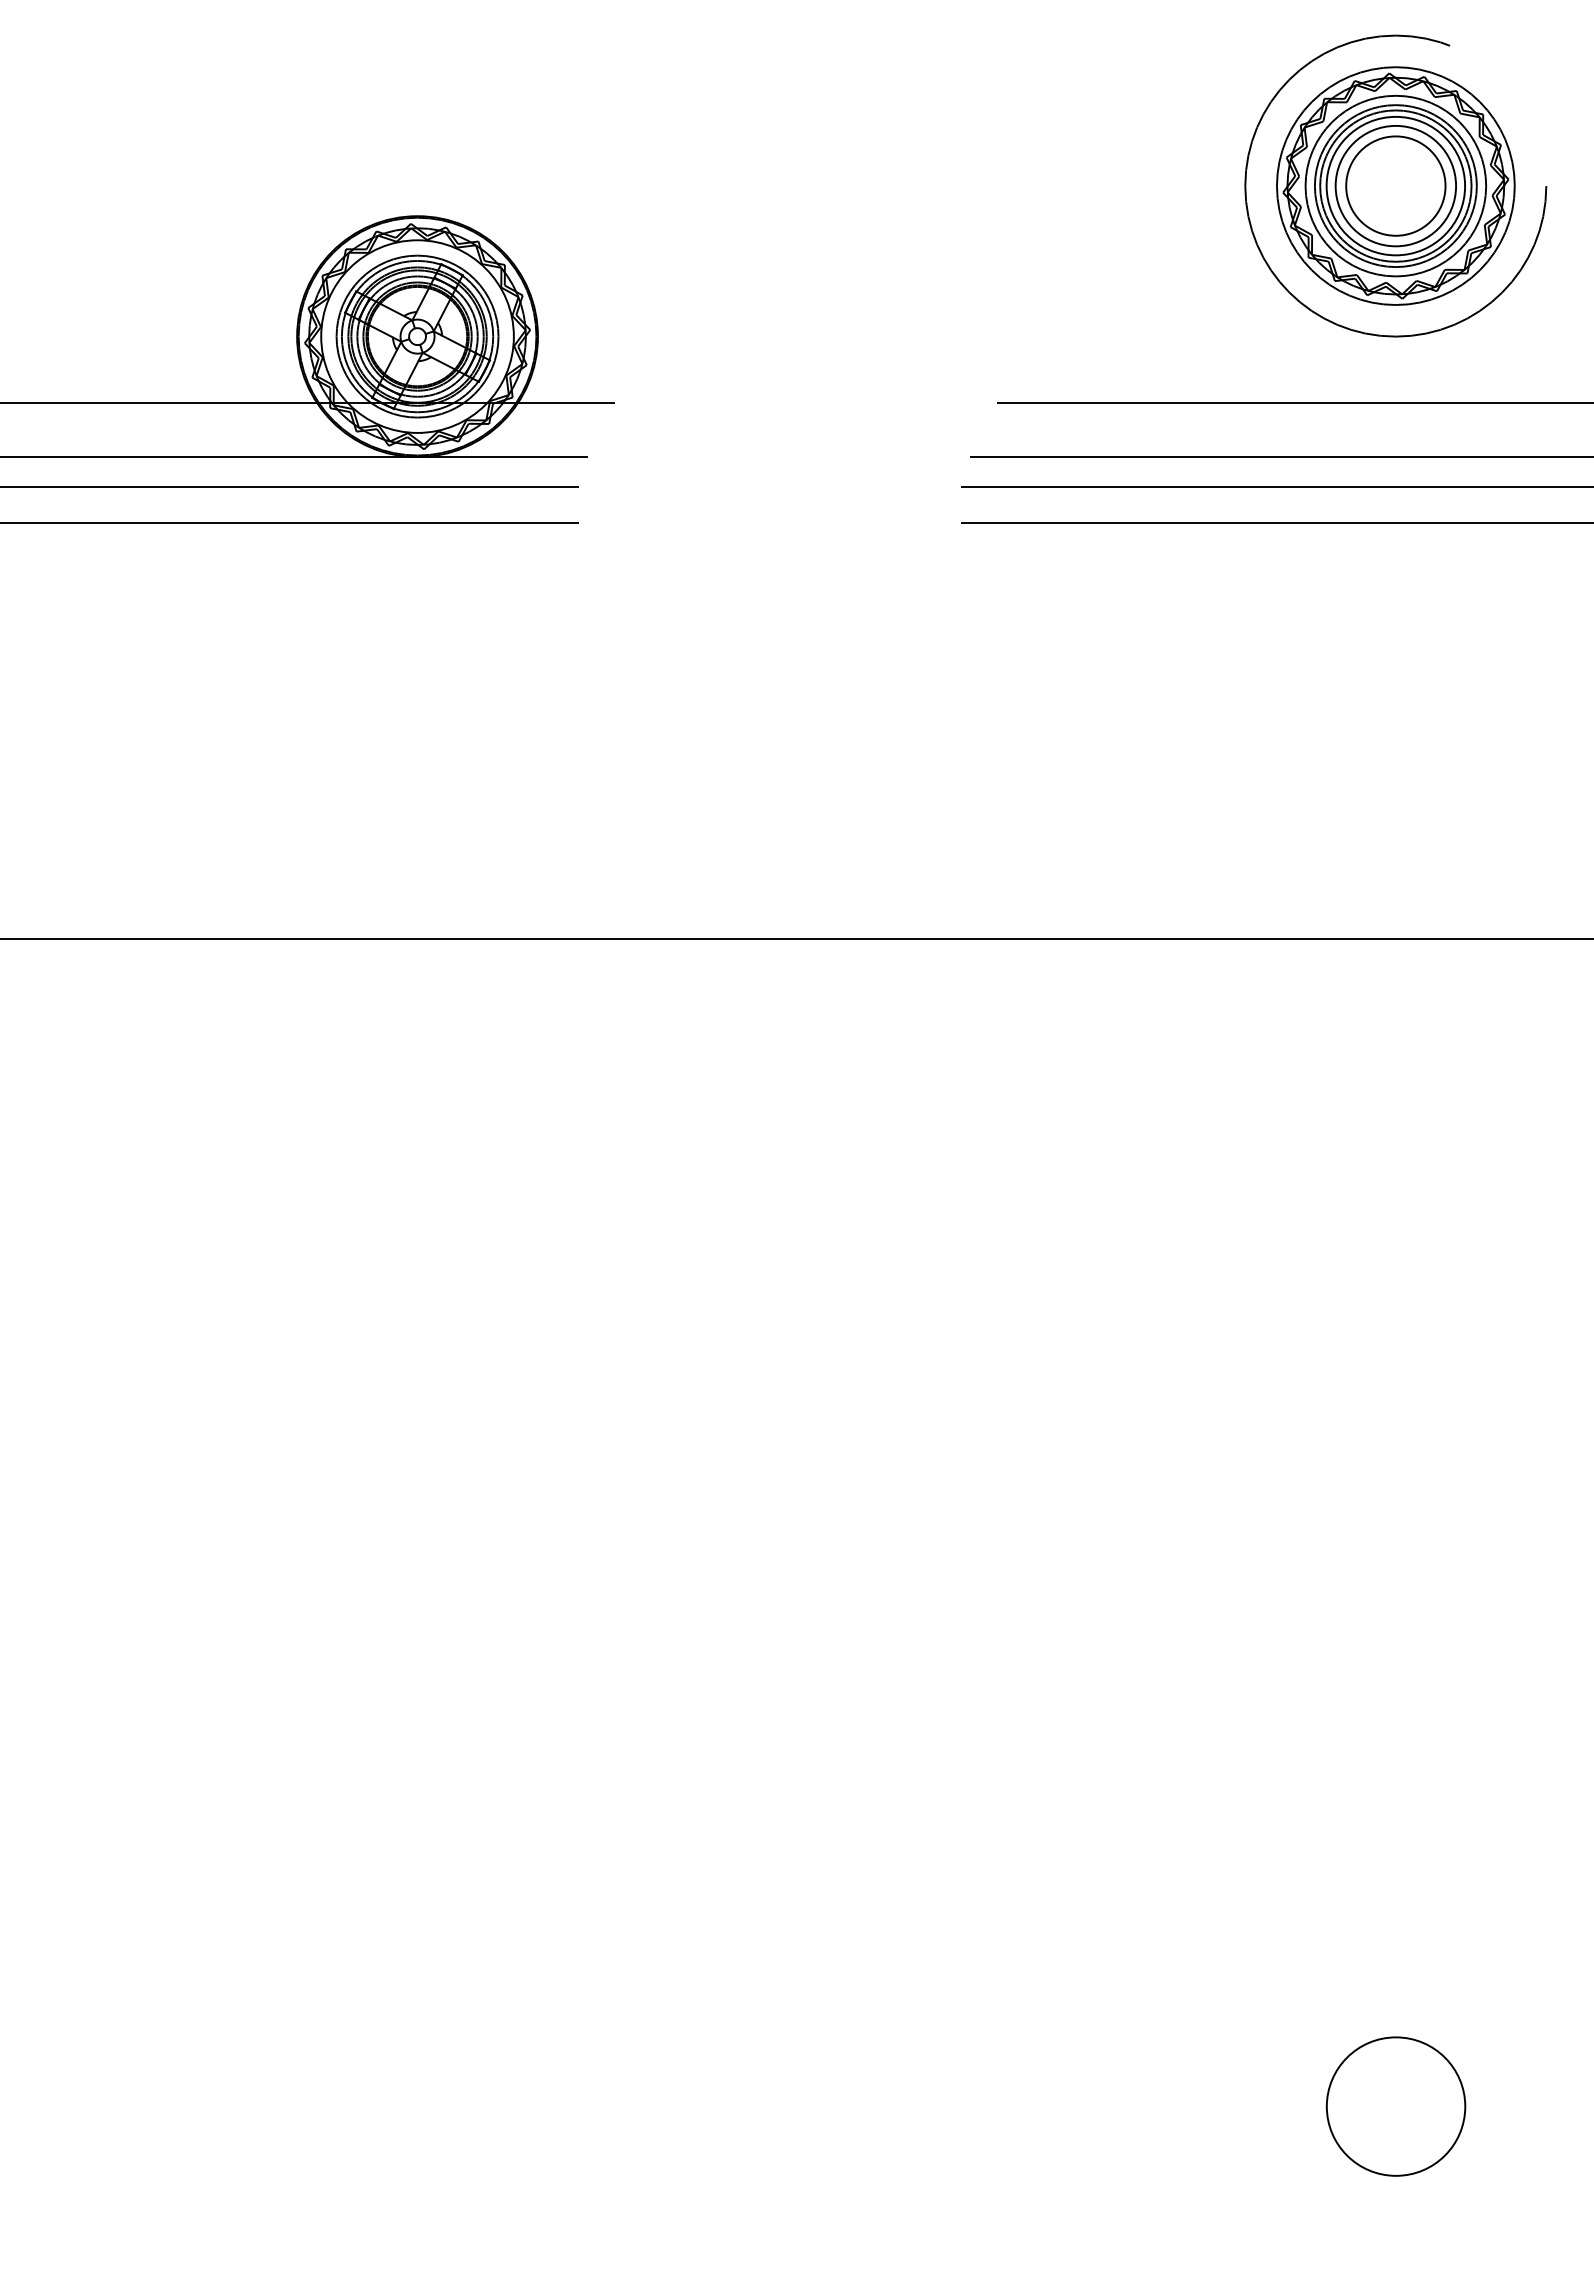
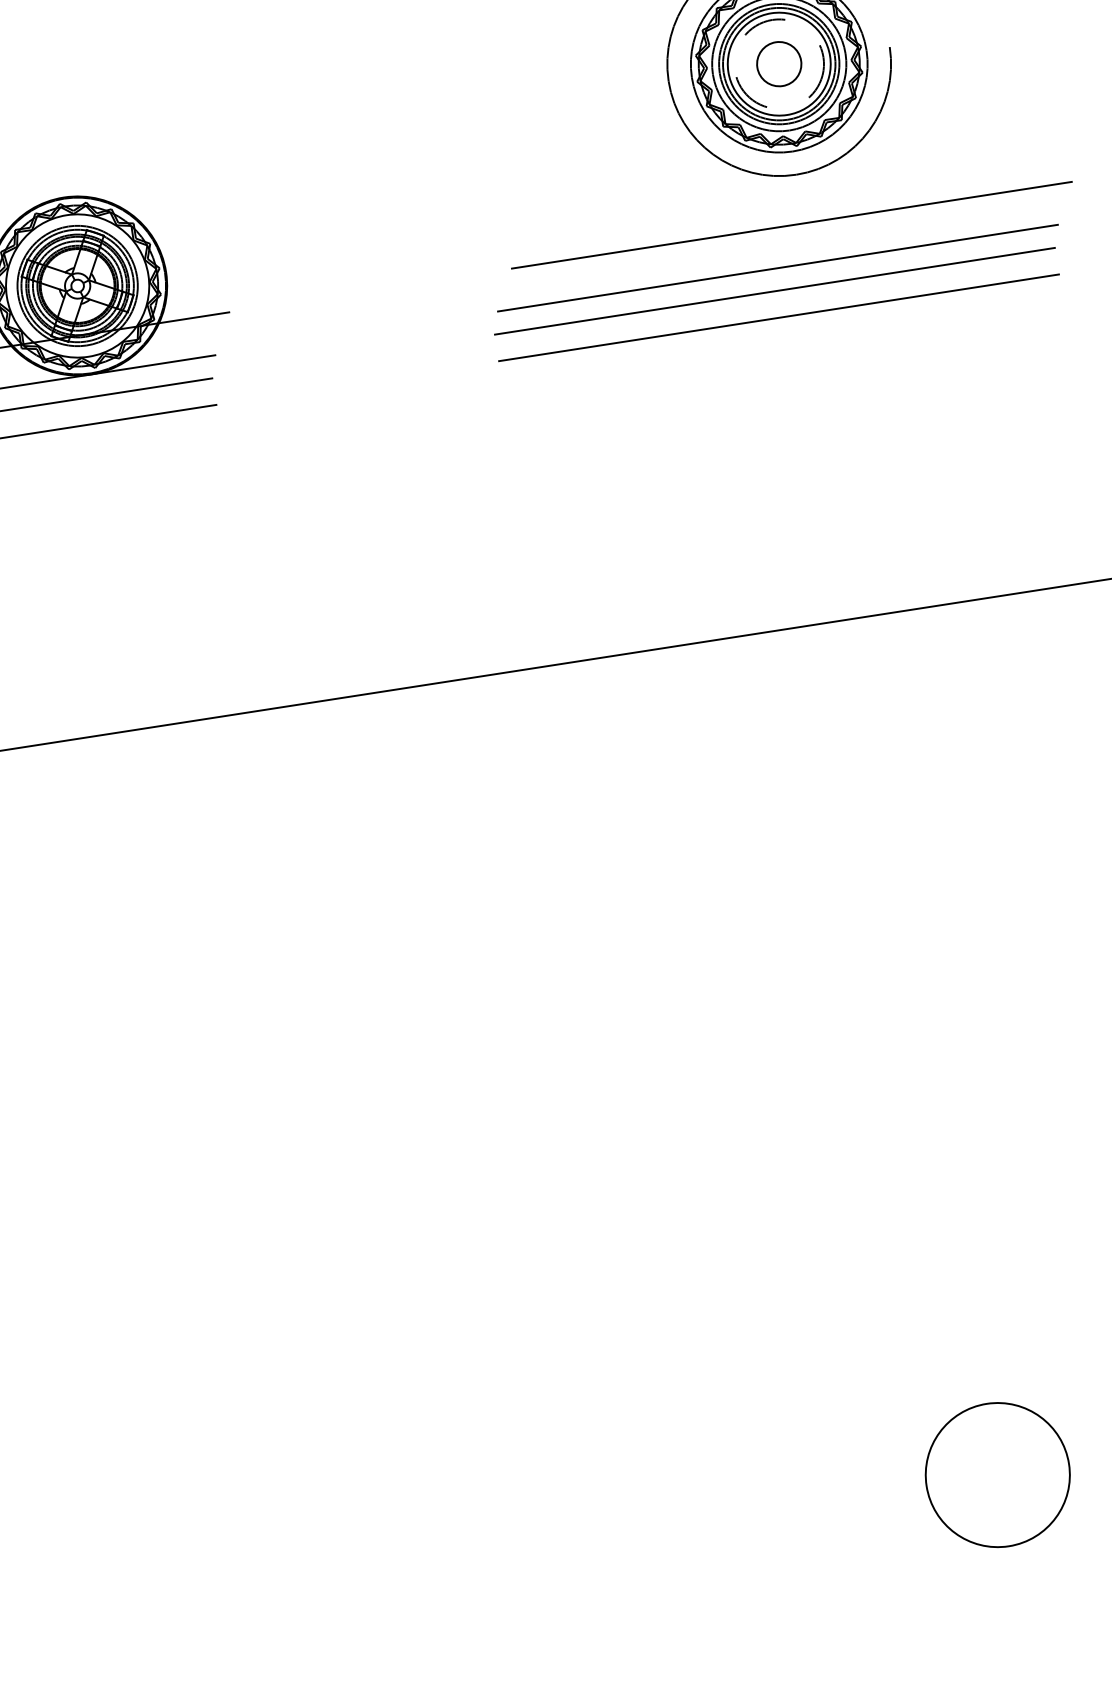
circle: (1395, 185) -> (778, 63), size x0.6
circle: (1395, 185) -> (778, 63), solid -> dashed
circle: (1395, 2106) -> (997, 1475), size x1.4

